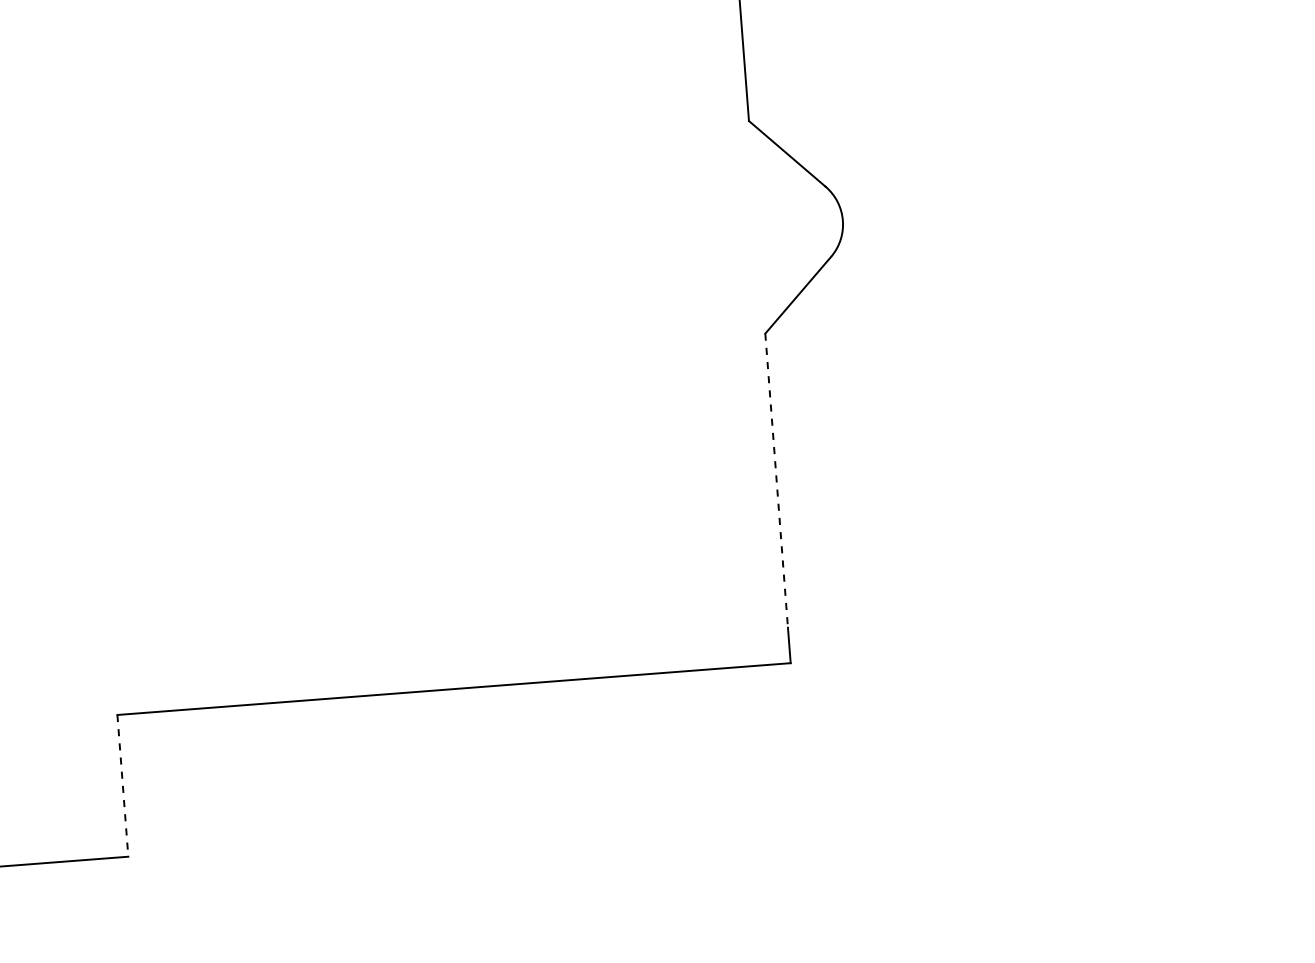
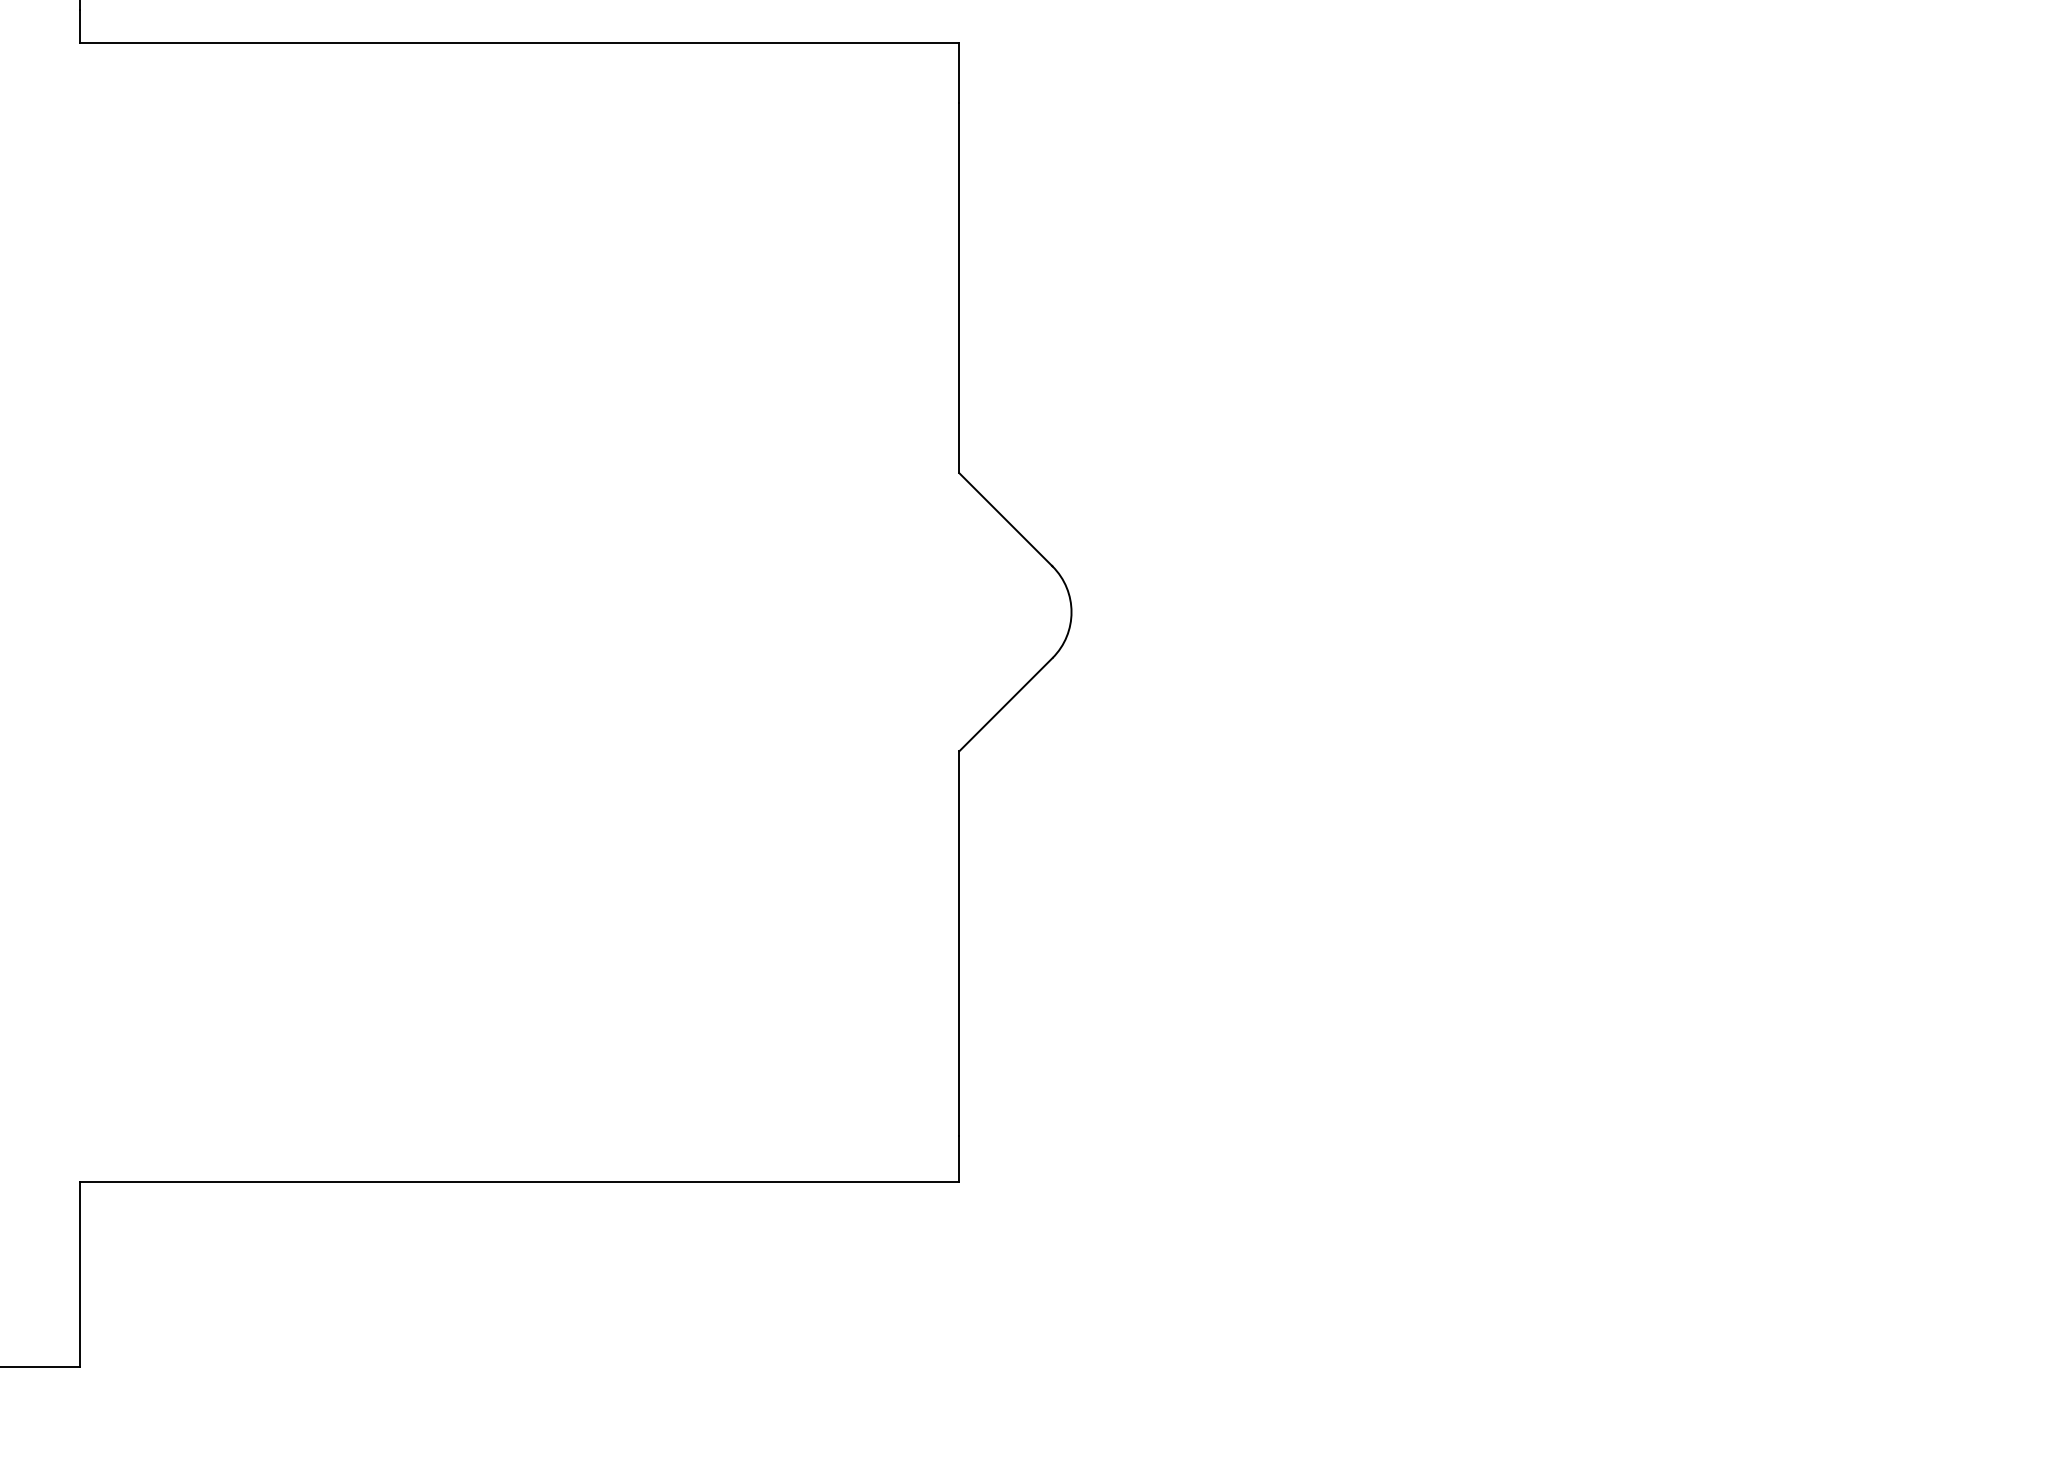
line: (776, 480) -> (959, 943), dashed -> solid
line: (122, 785) -> (79, 1274), dashed -> solid

